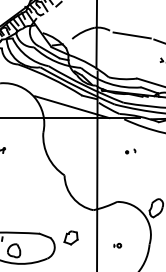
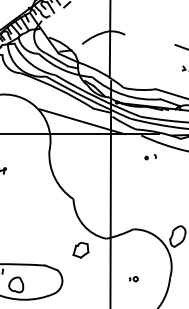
line: (132, 34) -> (150, 39), removed
part: (130, 151) -> (150, 157), moved
part: (70, 238) -> (80, 250), moved

